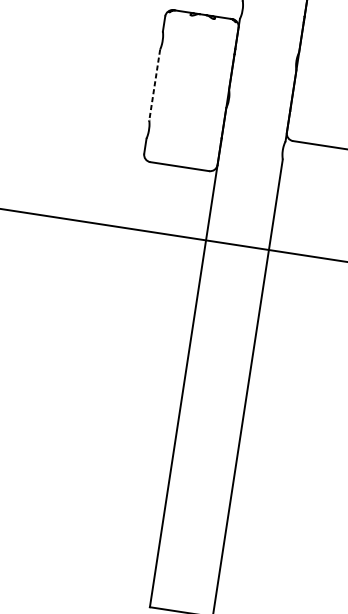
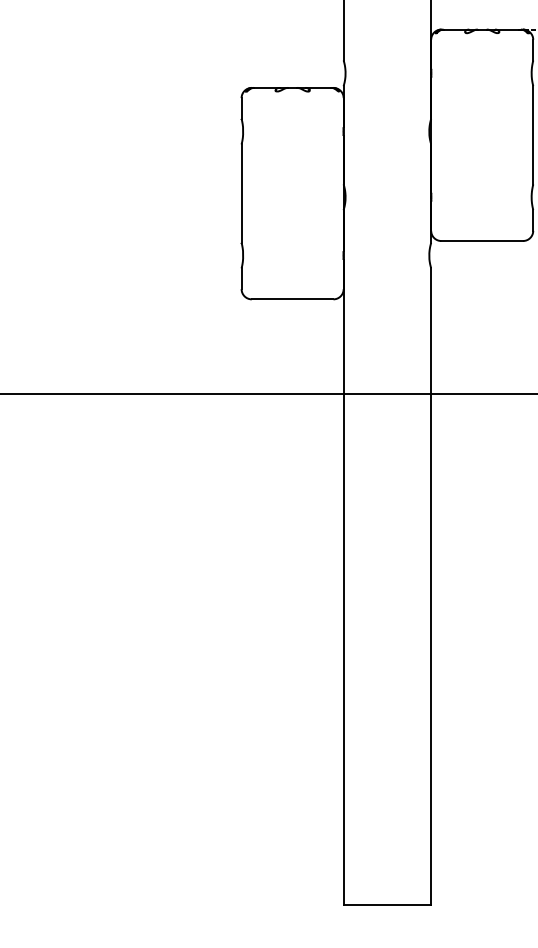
line: (154, 85) -> (241, 194), dashed -> solid

